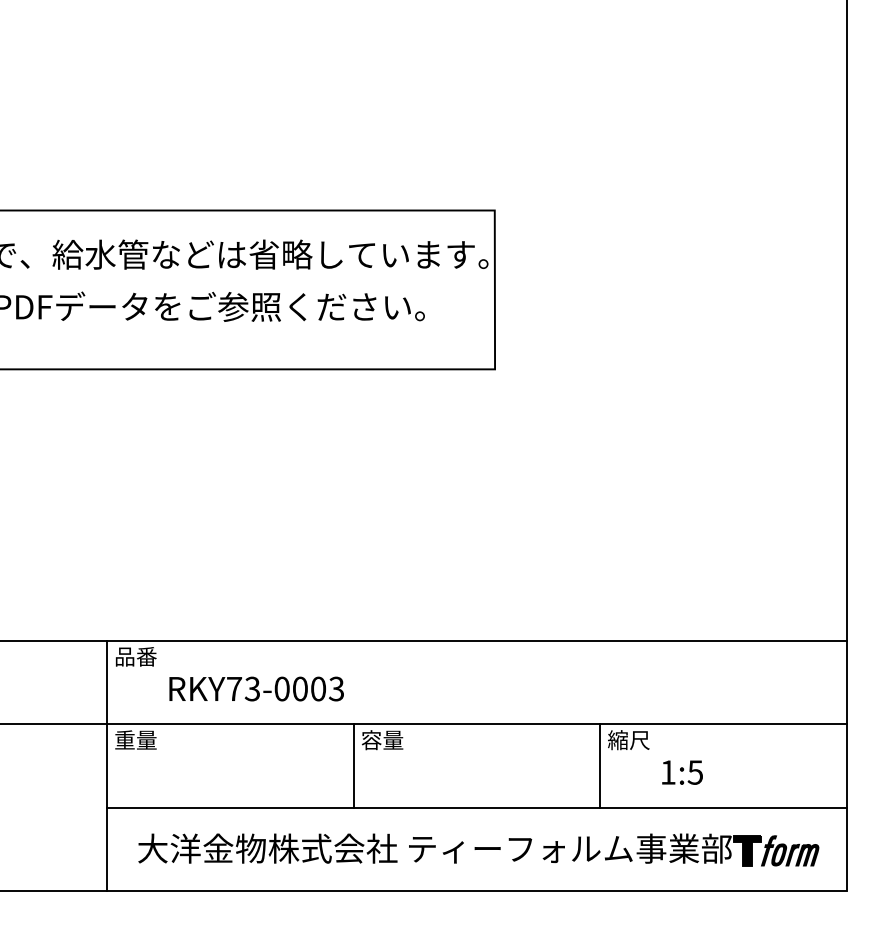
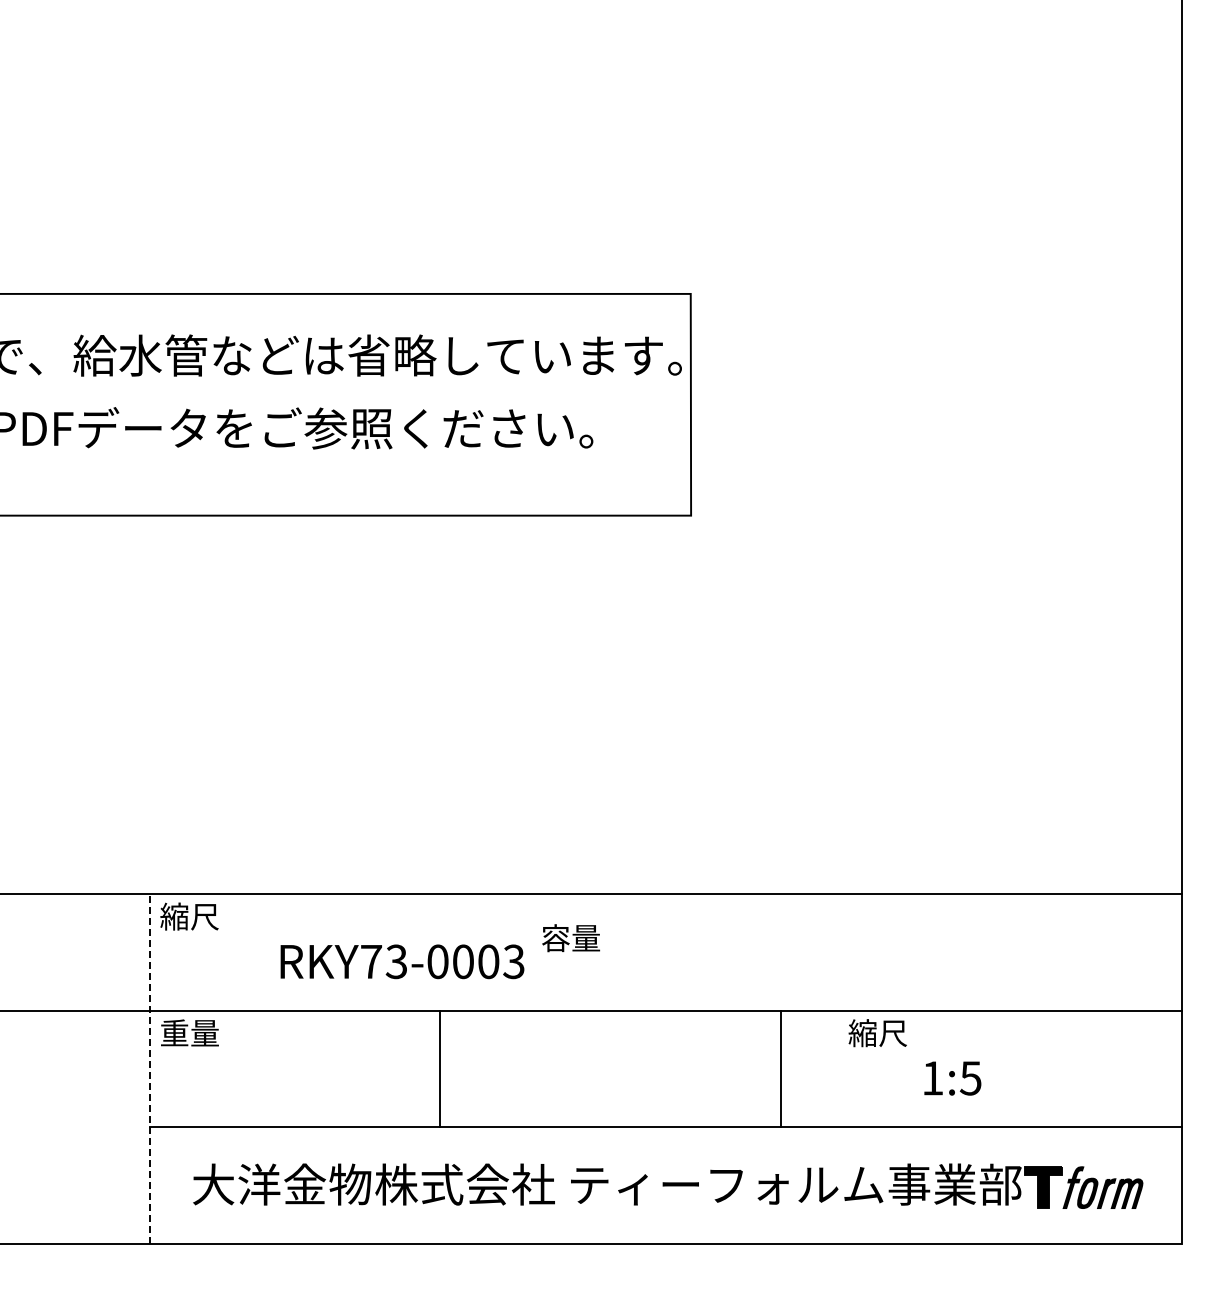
text: (135, 656) -> (189, 916), 品番 -> 縮尺
text: (256, 688) -> (402, 961), moved
text: (382, 740) -> (570, 938), moved
line: (353, 765) -> (439, 1068), moved
line: (600, 765) -> (781, 1068), moved
line: (106, 766) -> (149, 1069), solid -> dashed

